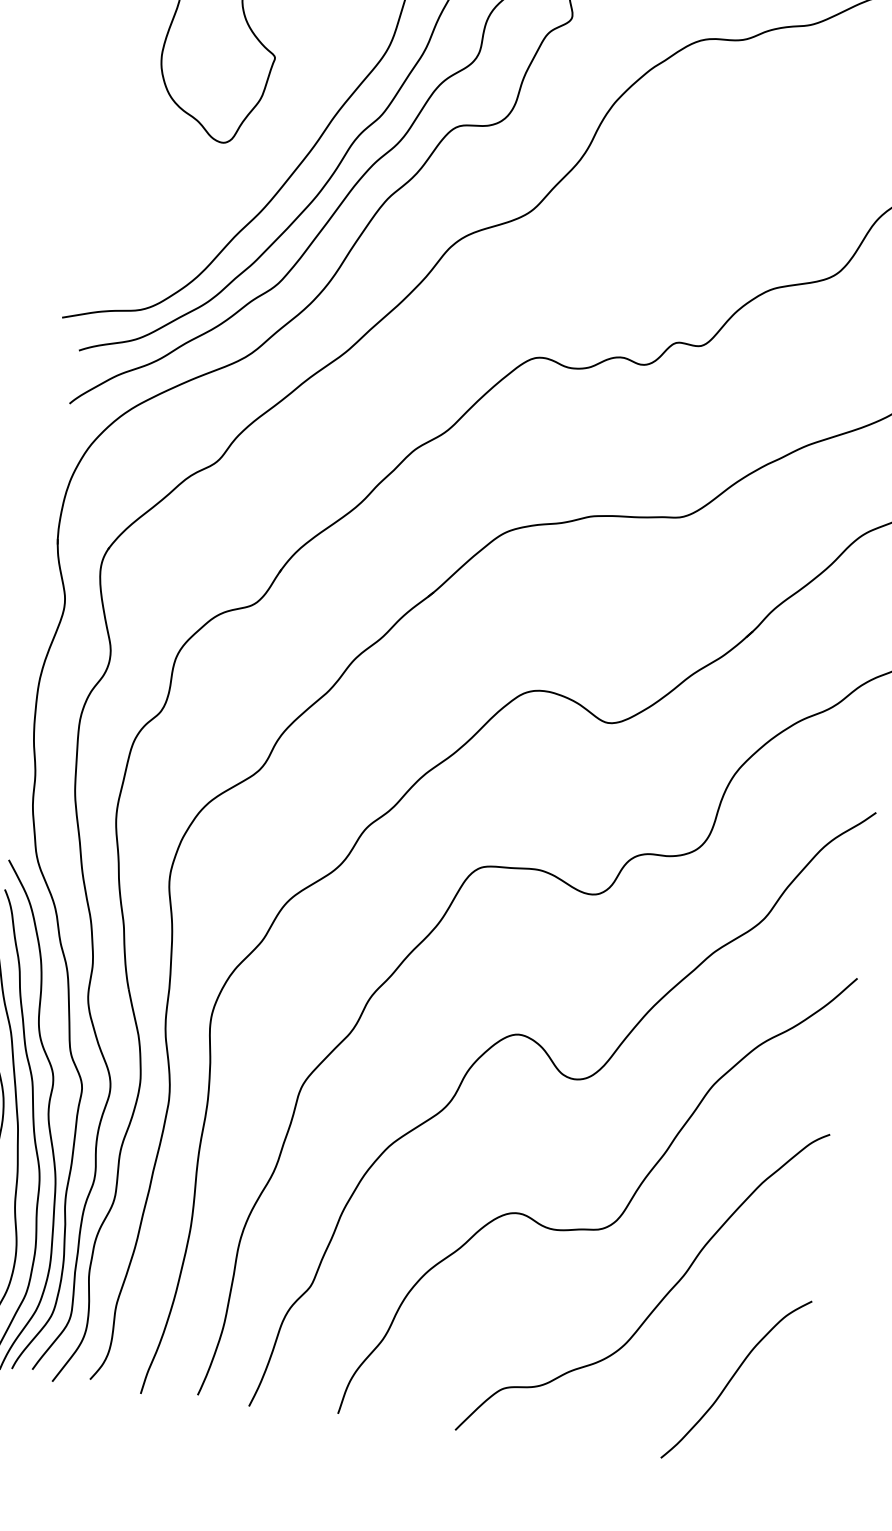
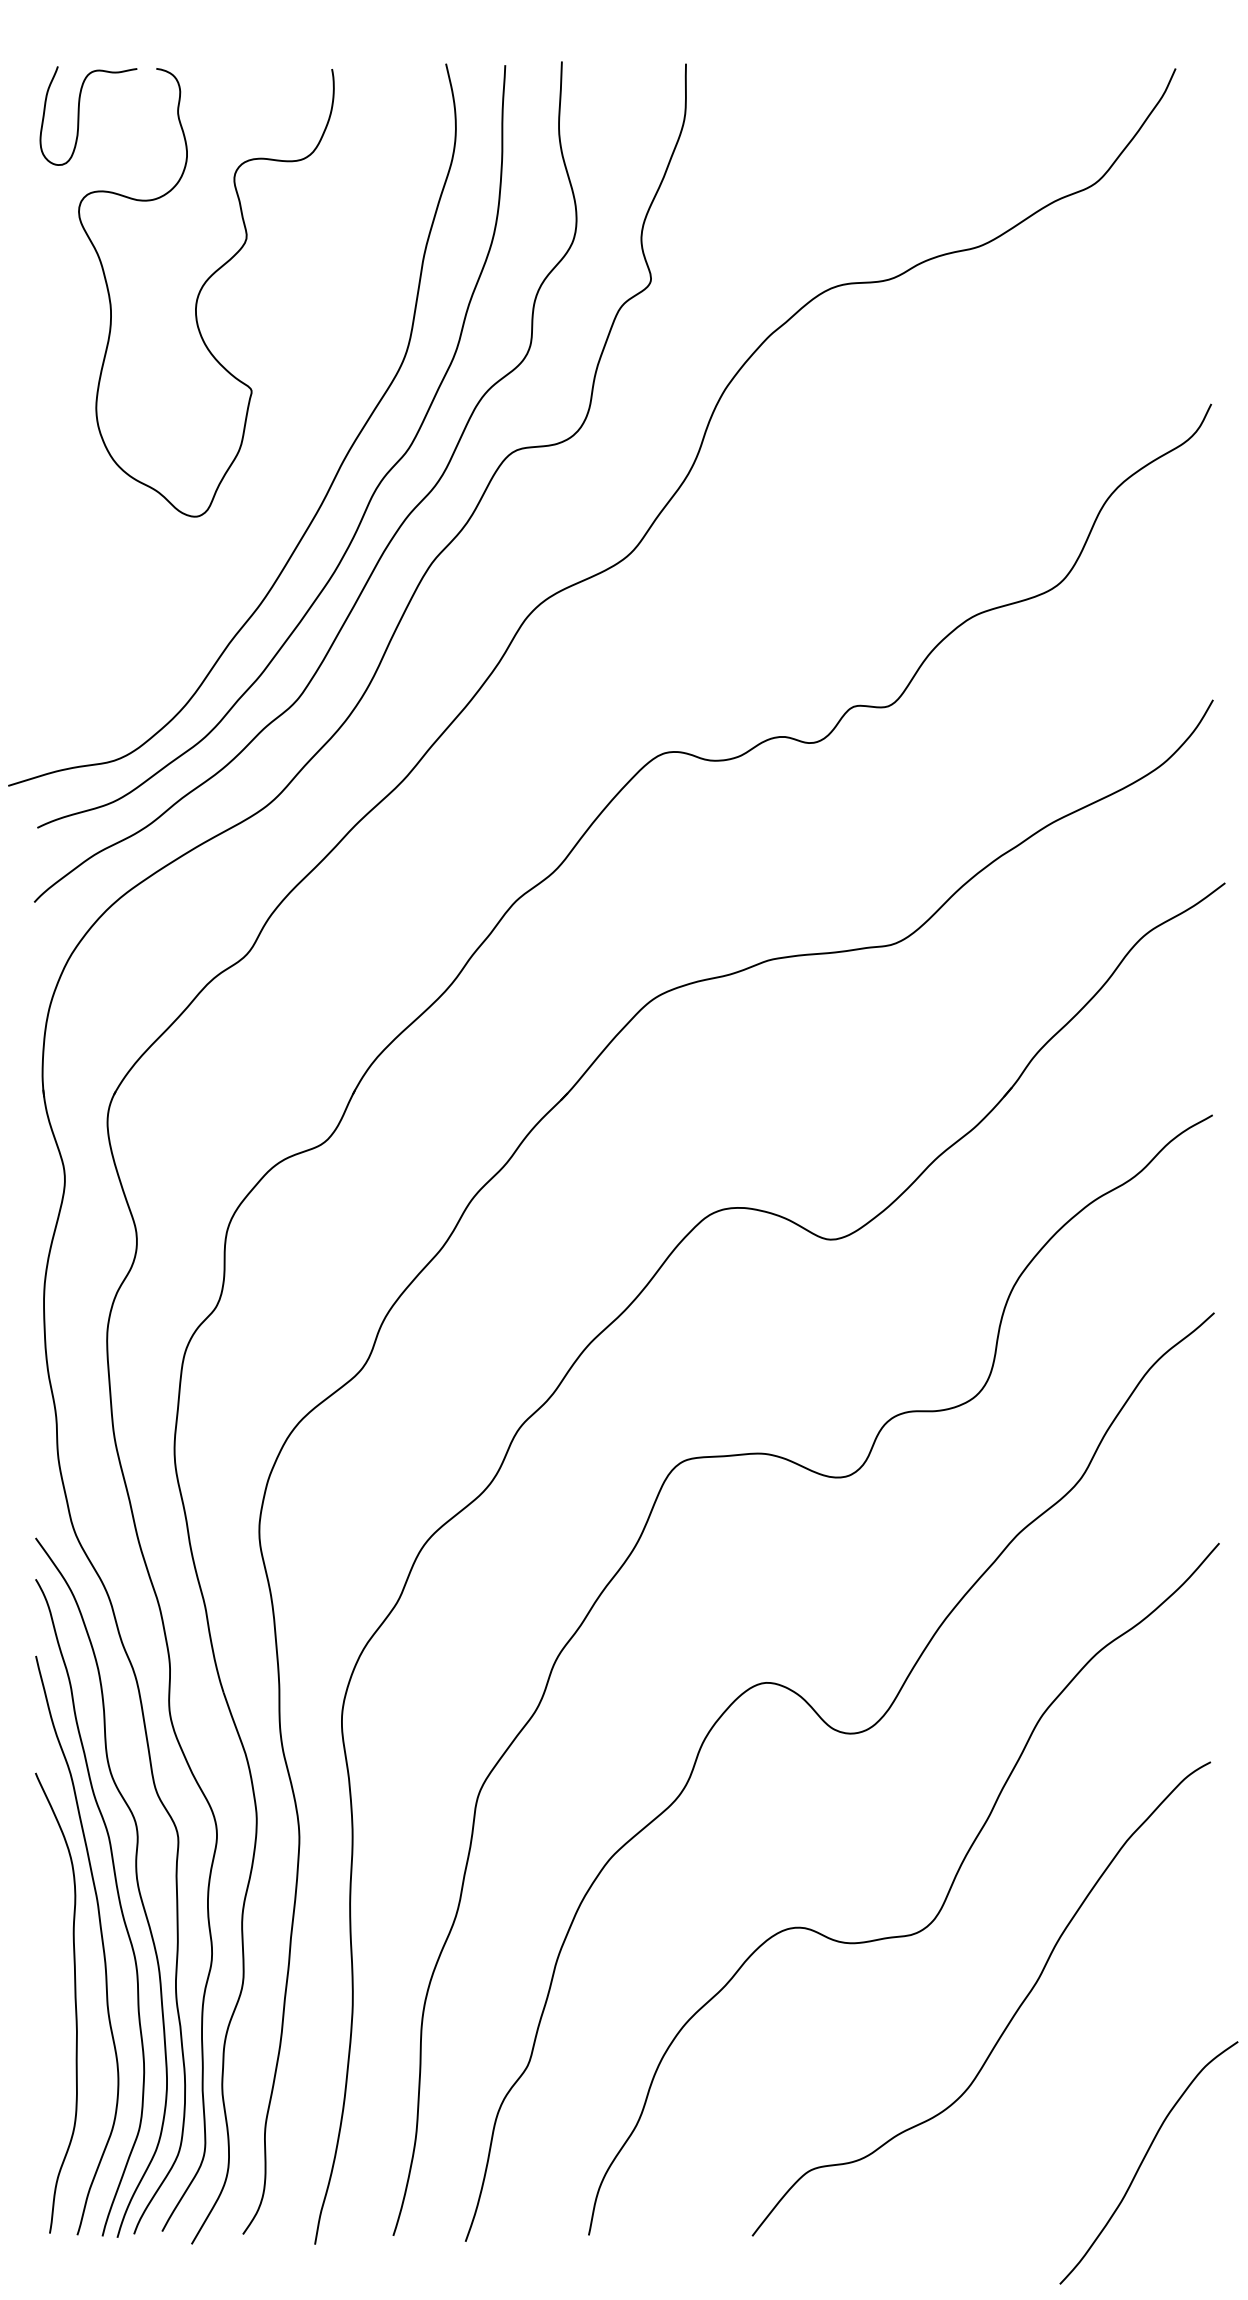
curve: (733, 1376) -> (1144, 2159), moved

